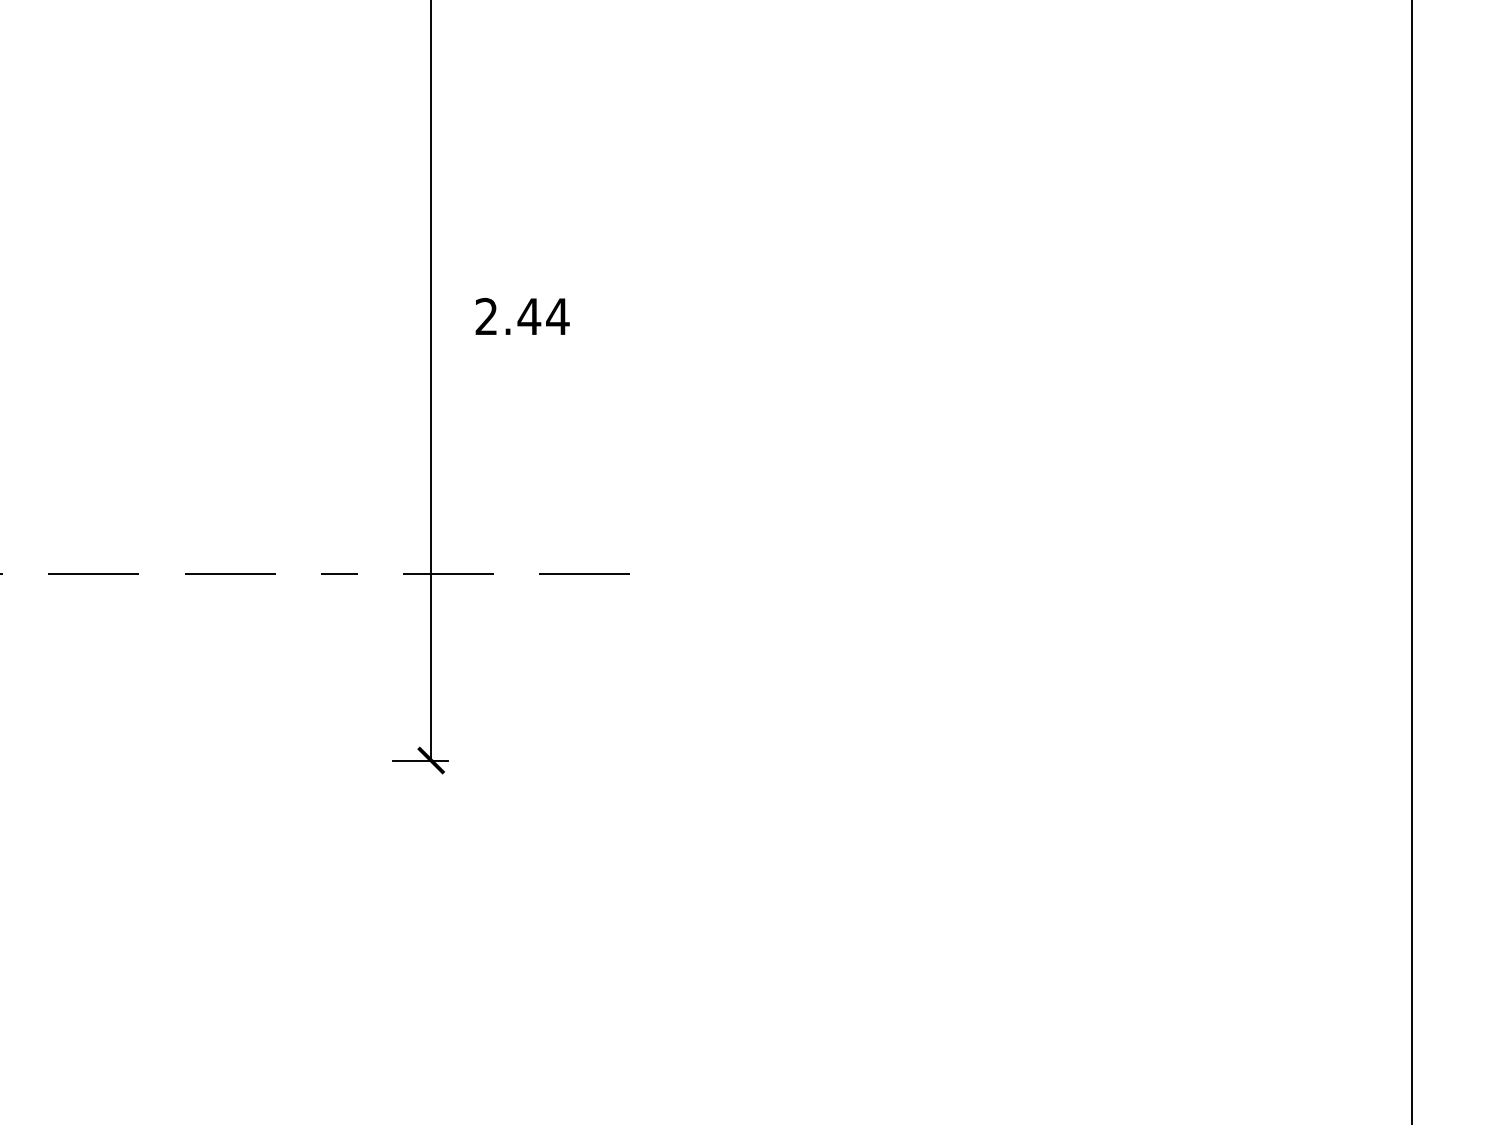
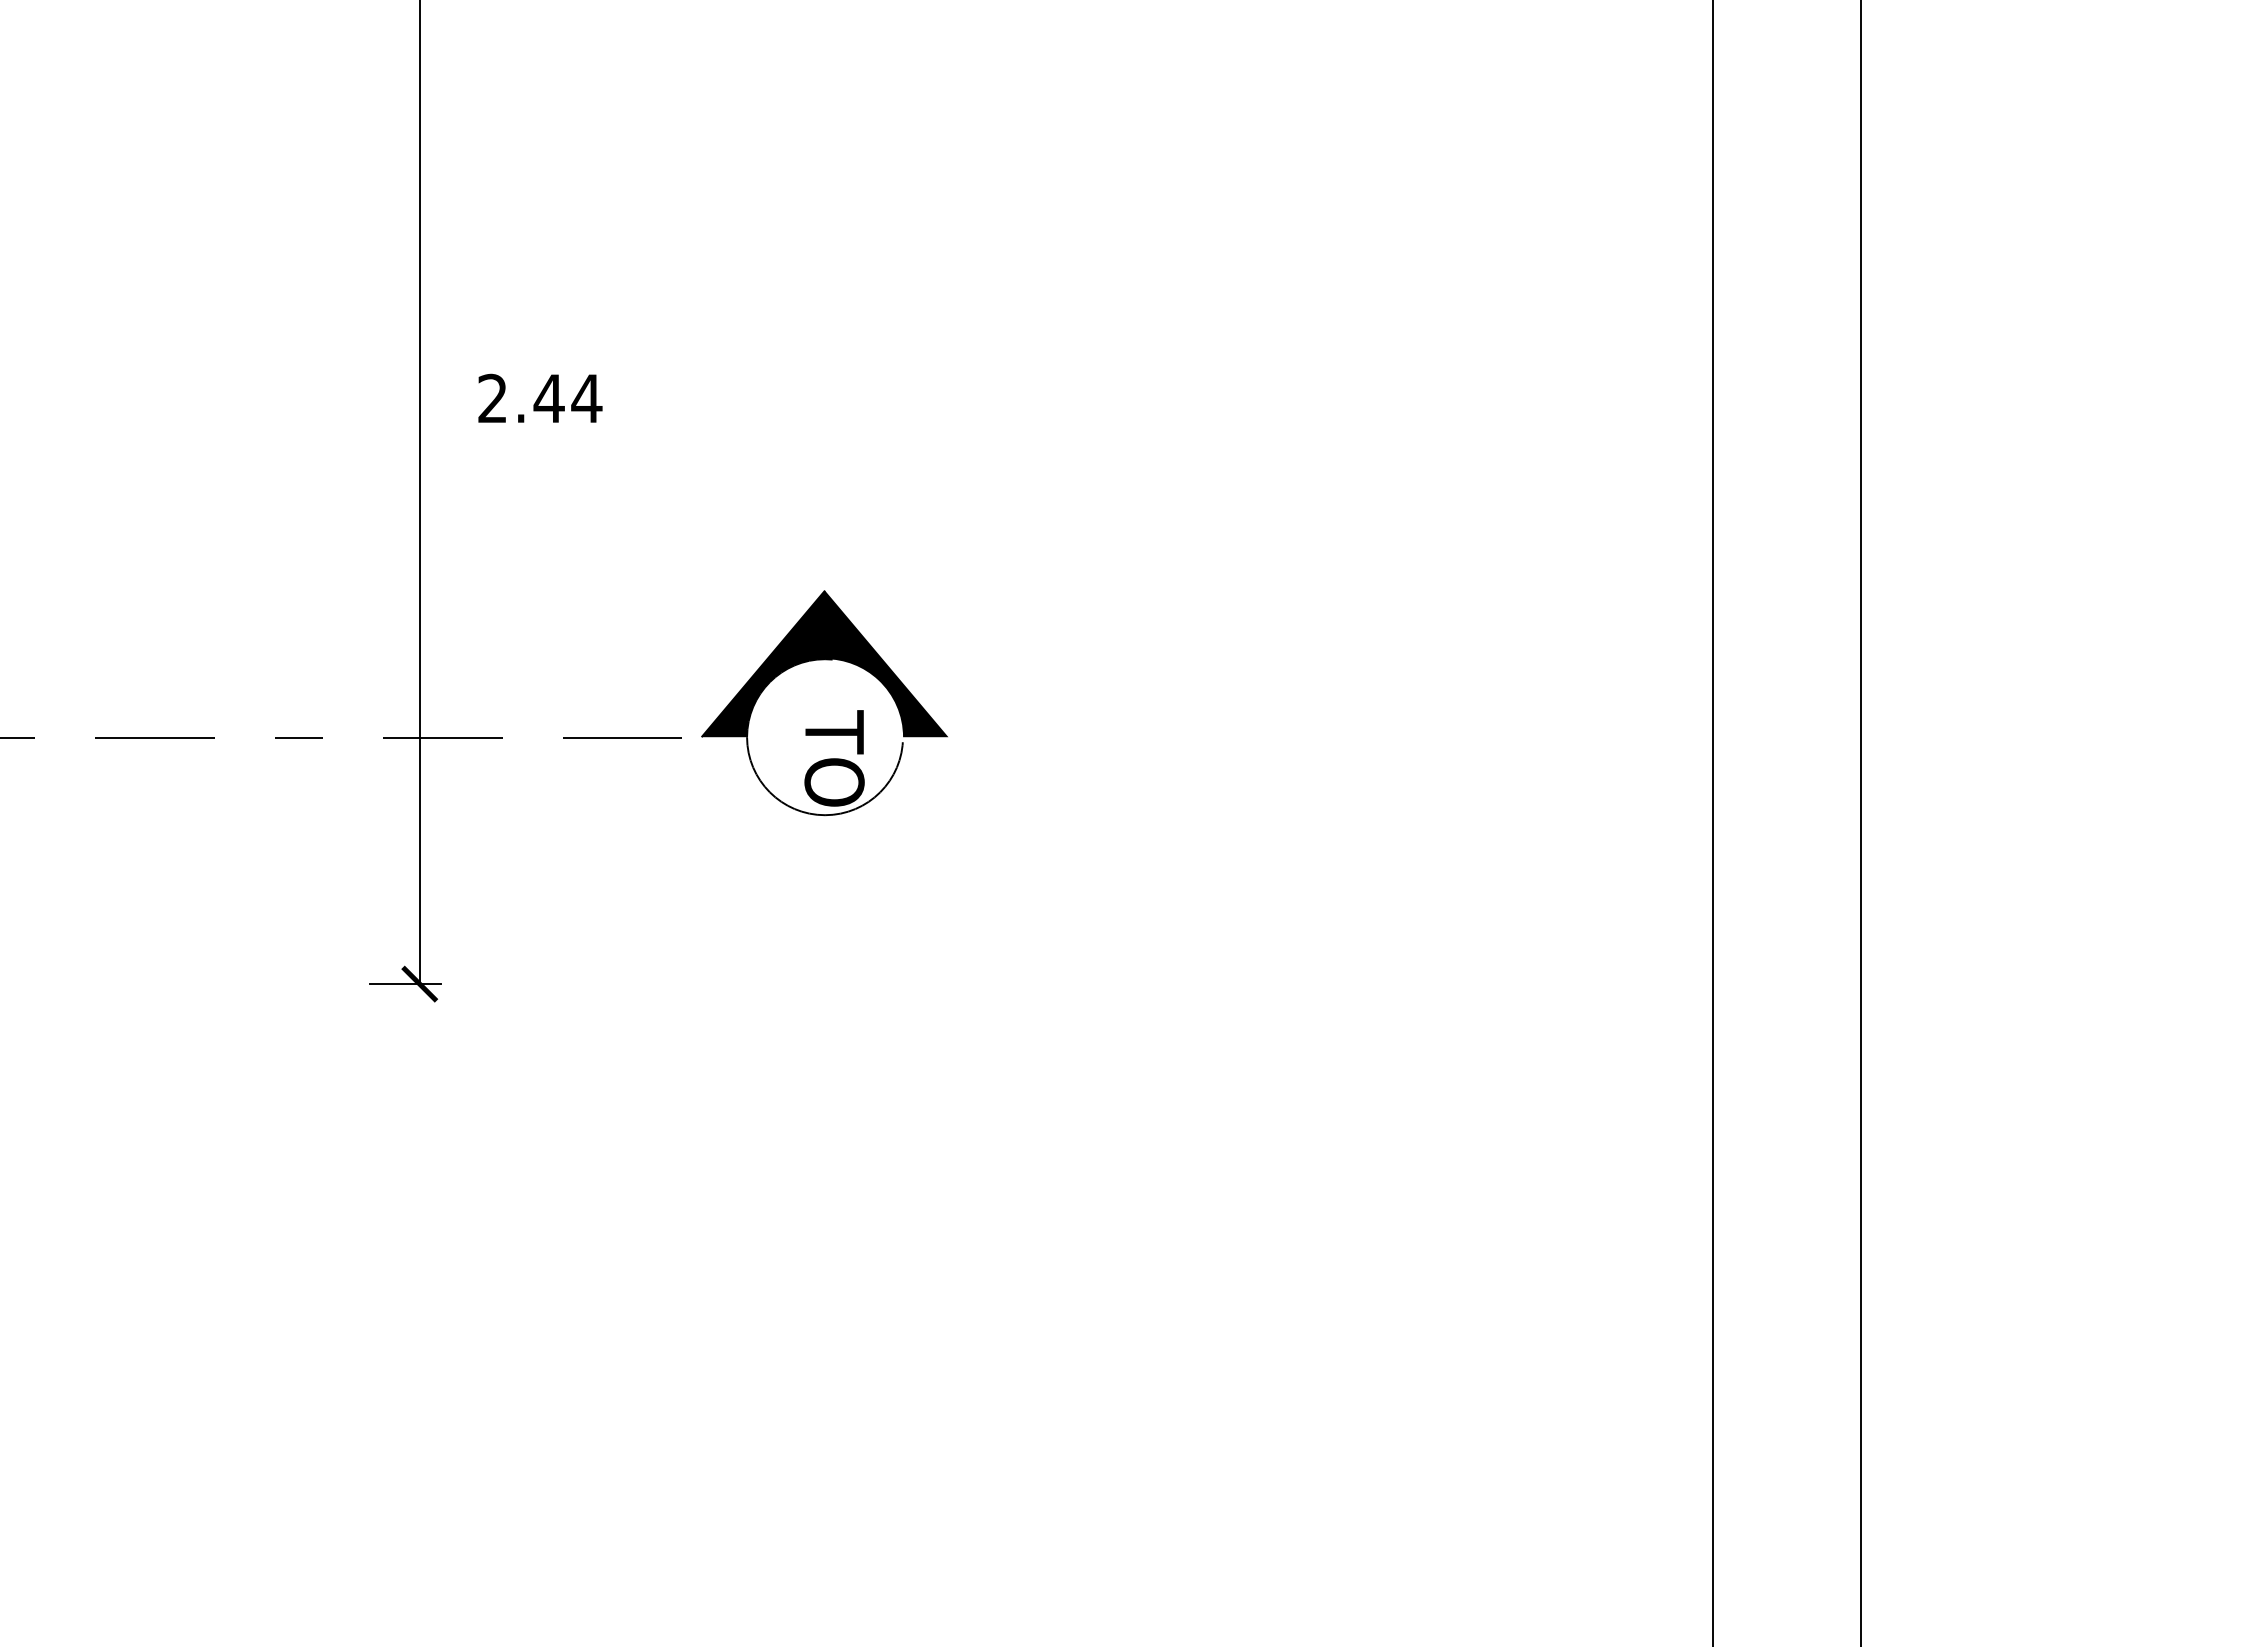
part: (738, 566) -> (824, 728), added

